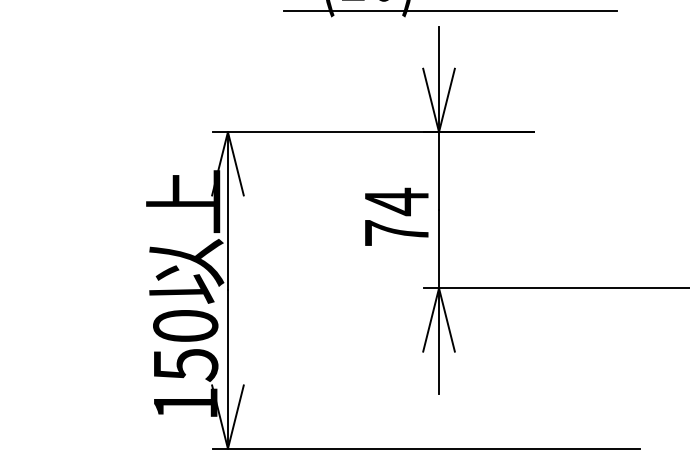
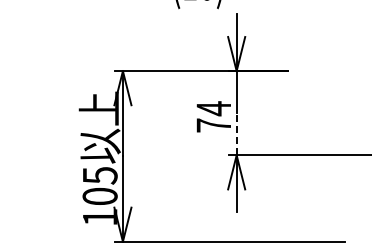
line: (449, 12) -> (242, 6), removed
line: (438, 247) -> (236, 133), solid -> dashed
text: (184, 346) -> (99, 186), 150 -> 105

